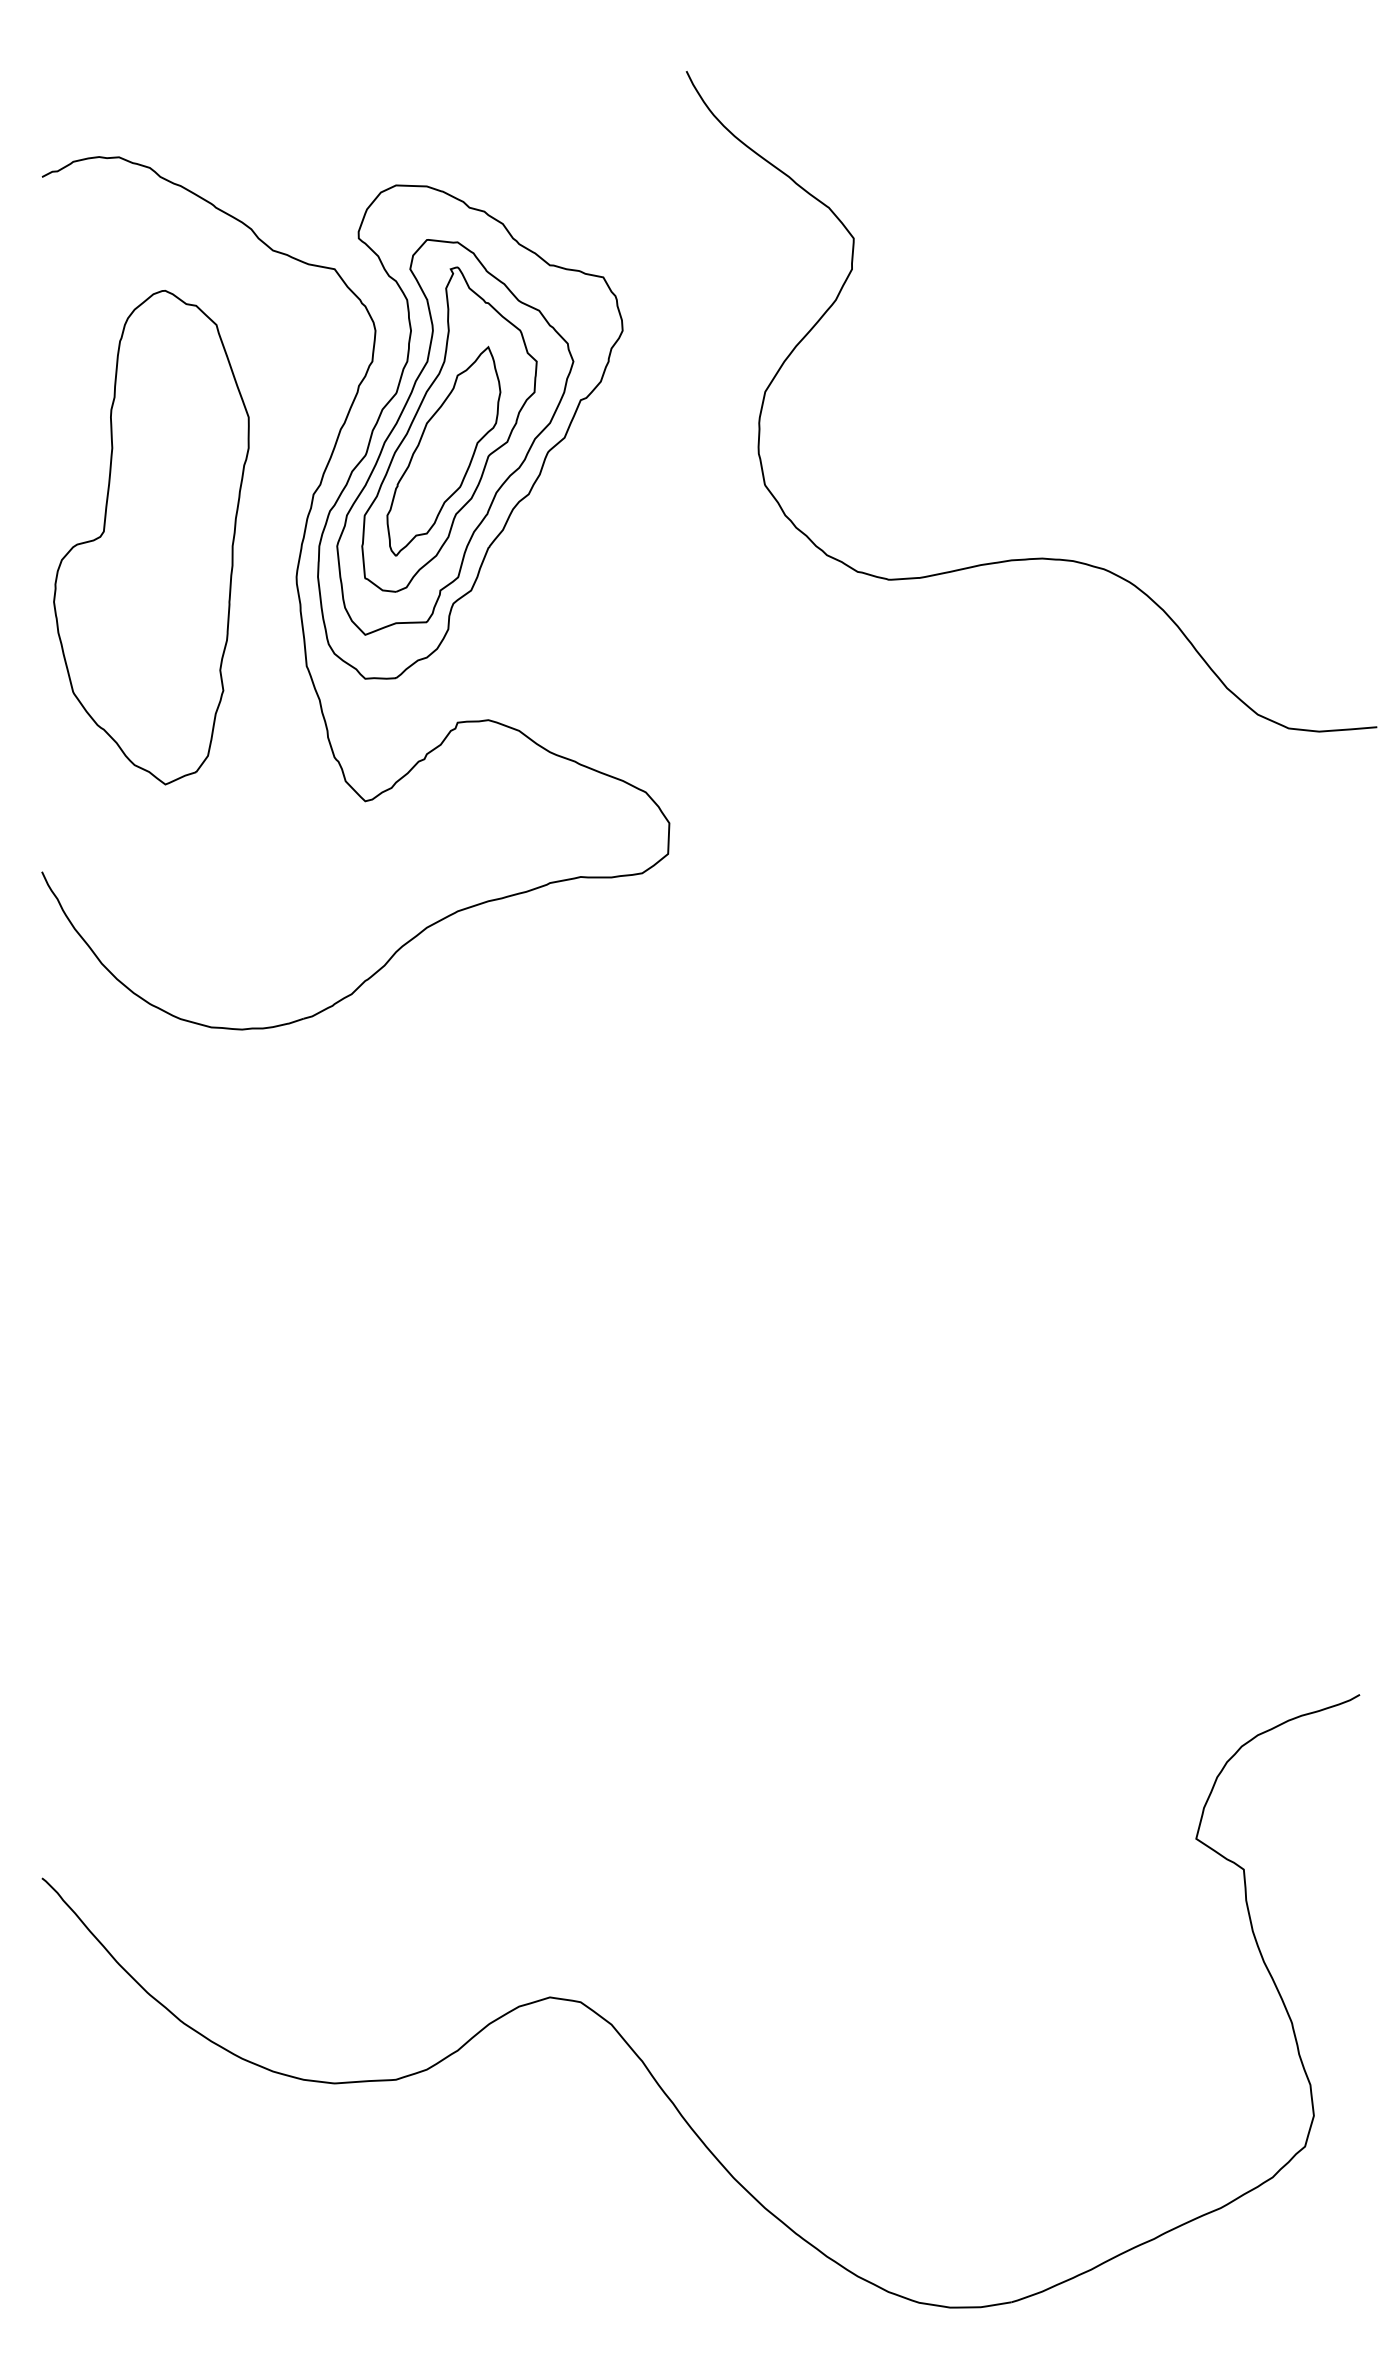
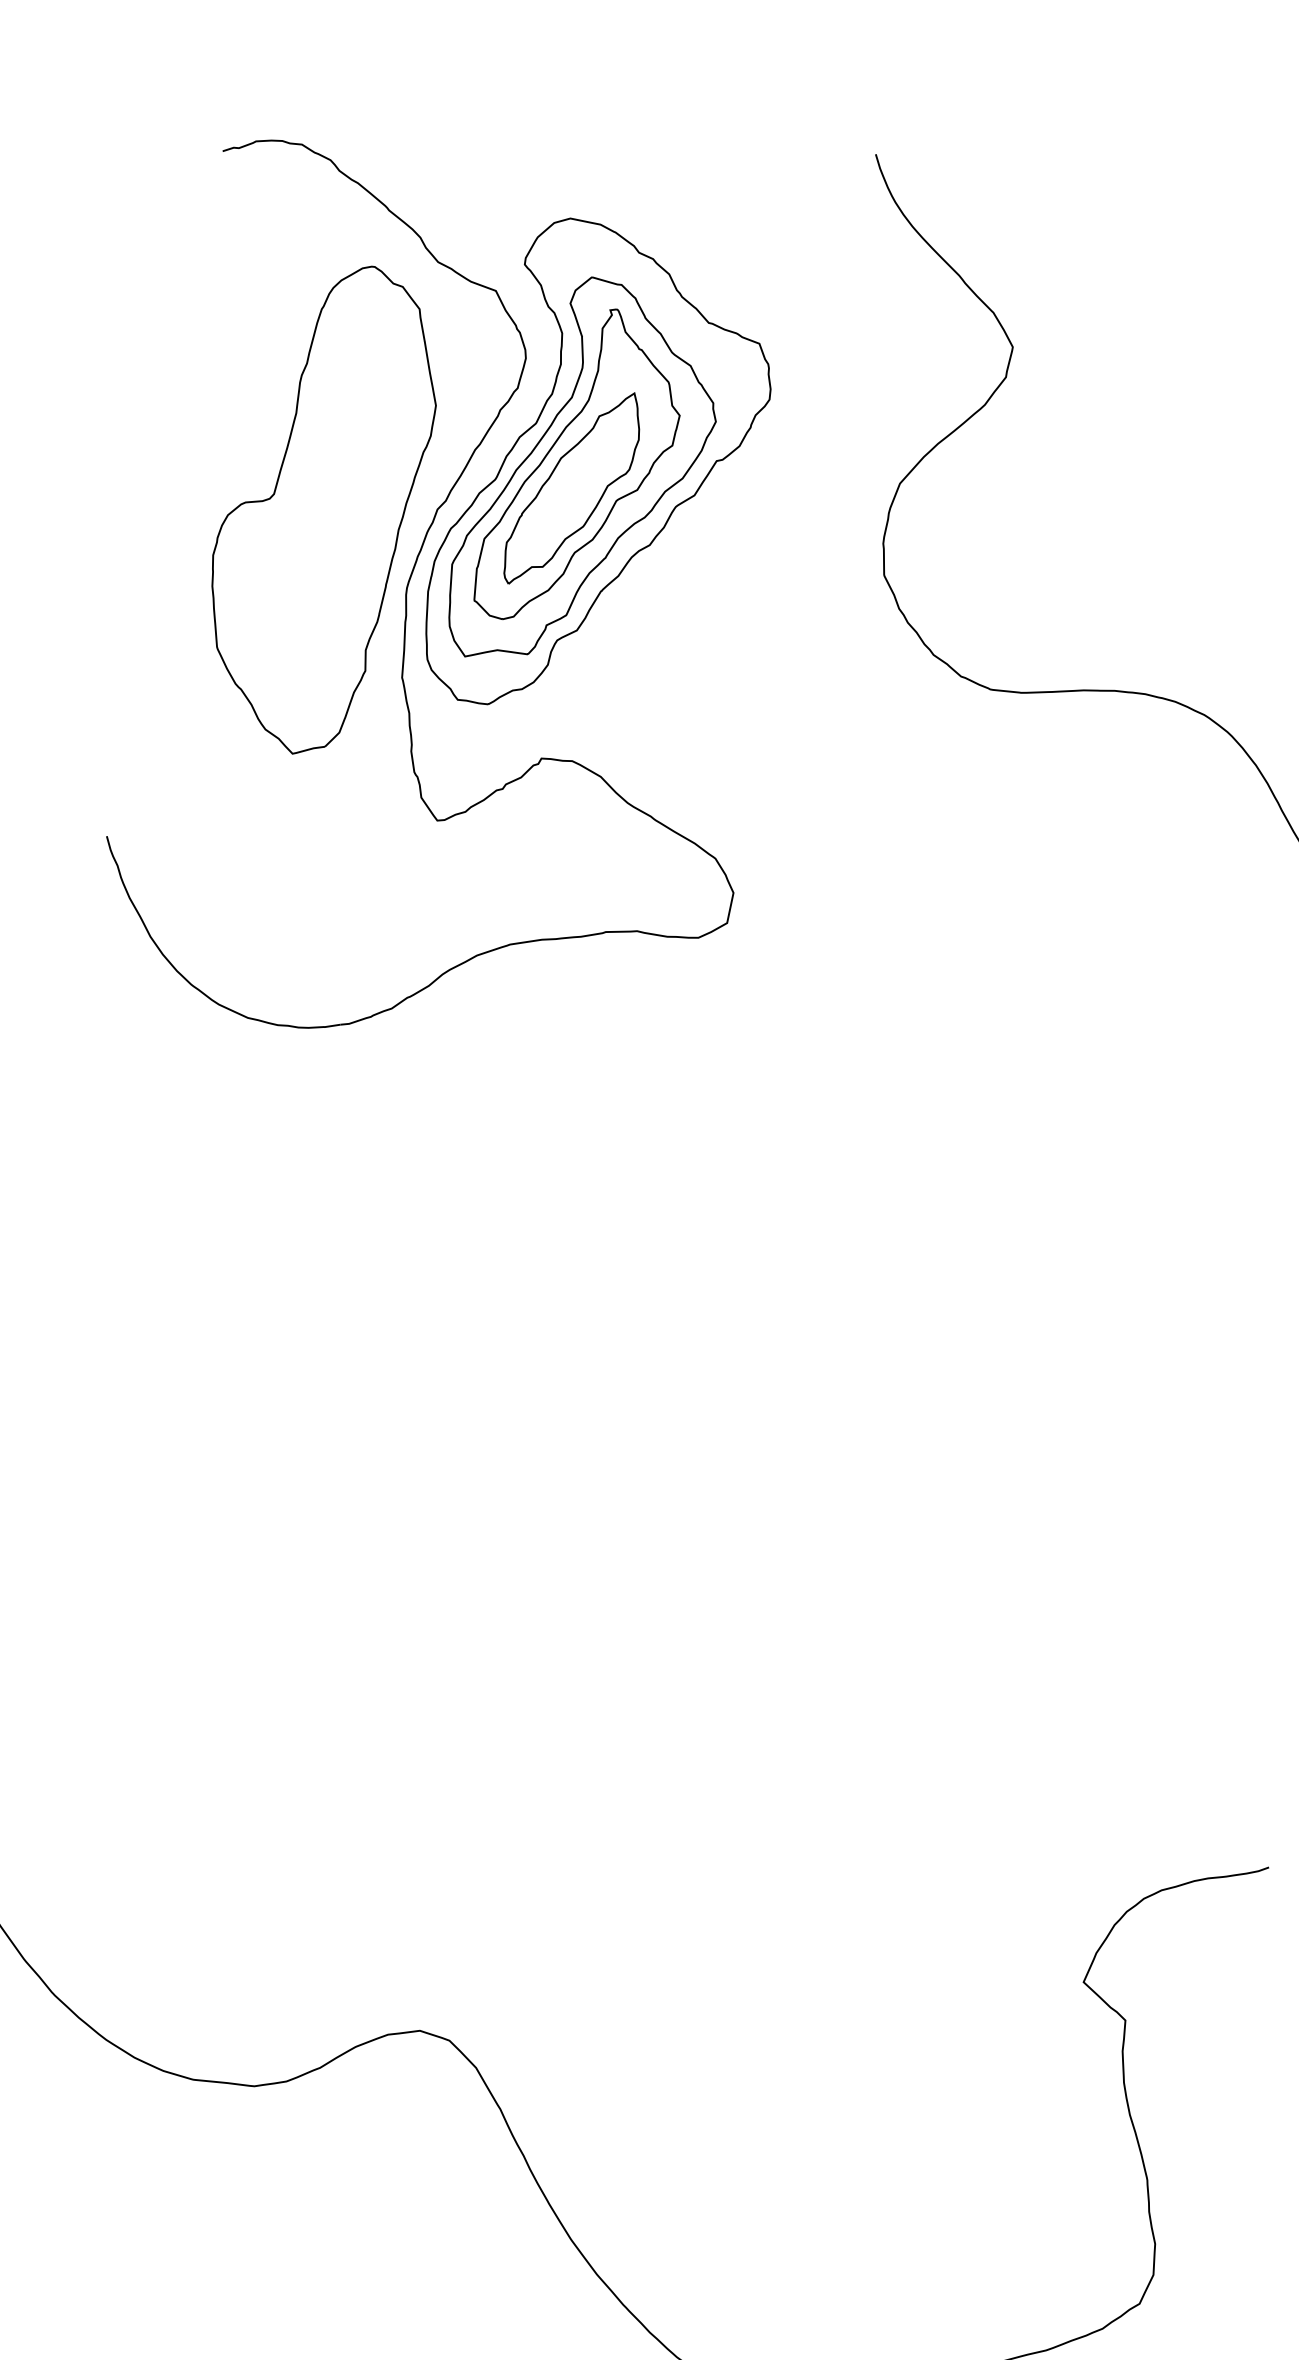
part: (151, 537) -> (320, 507), moved

